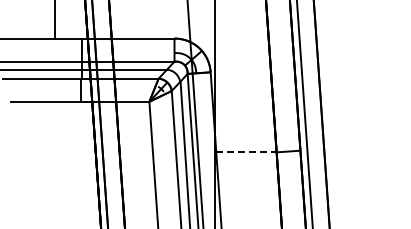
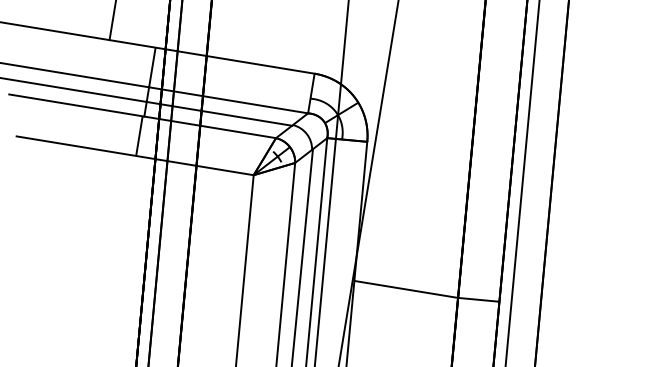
line: (246, 152) -> (406, 289), dashed -> solid

